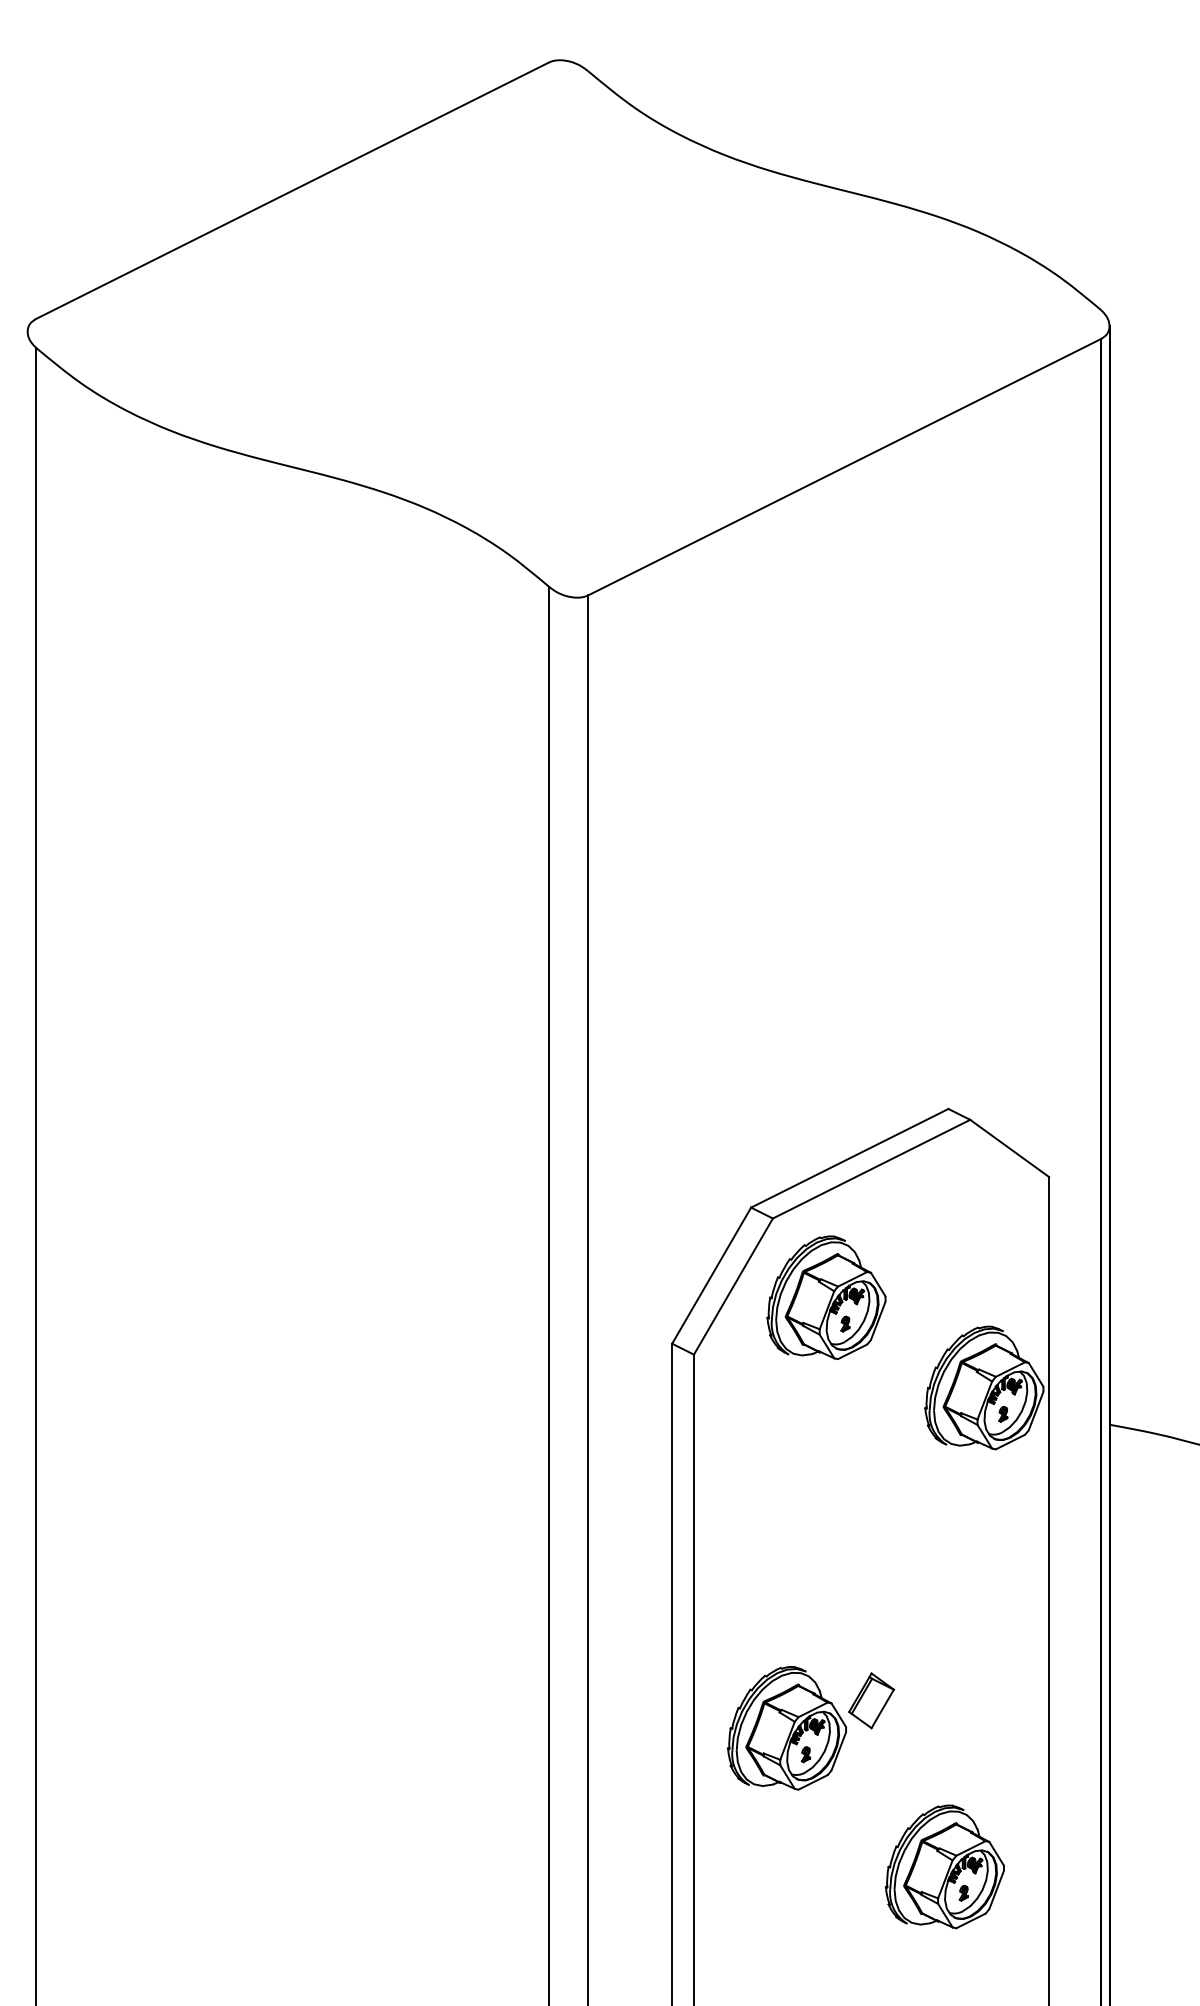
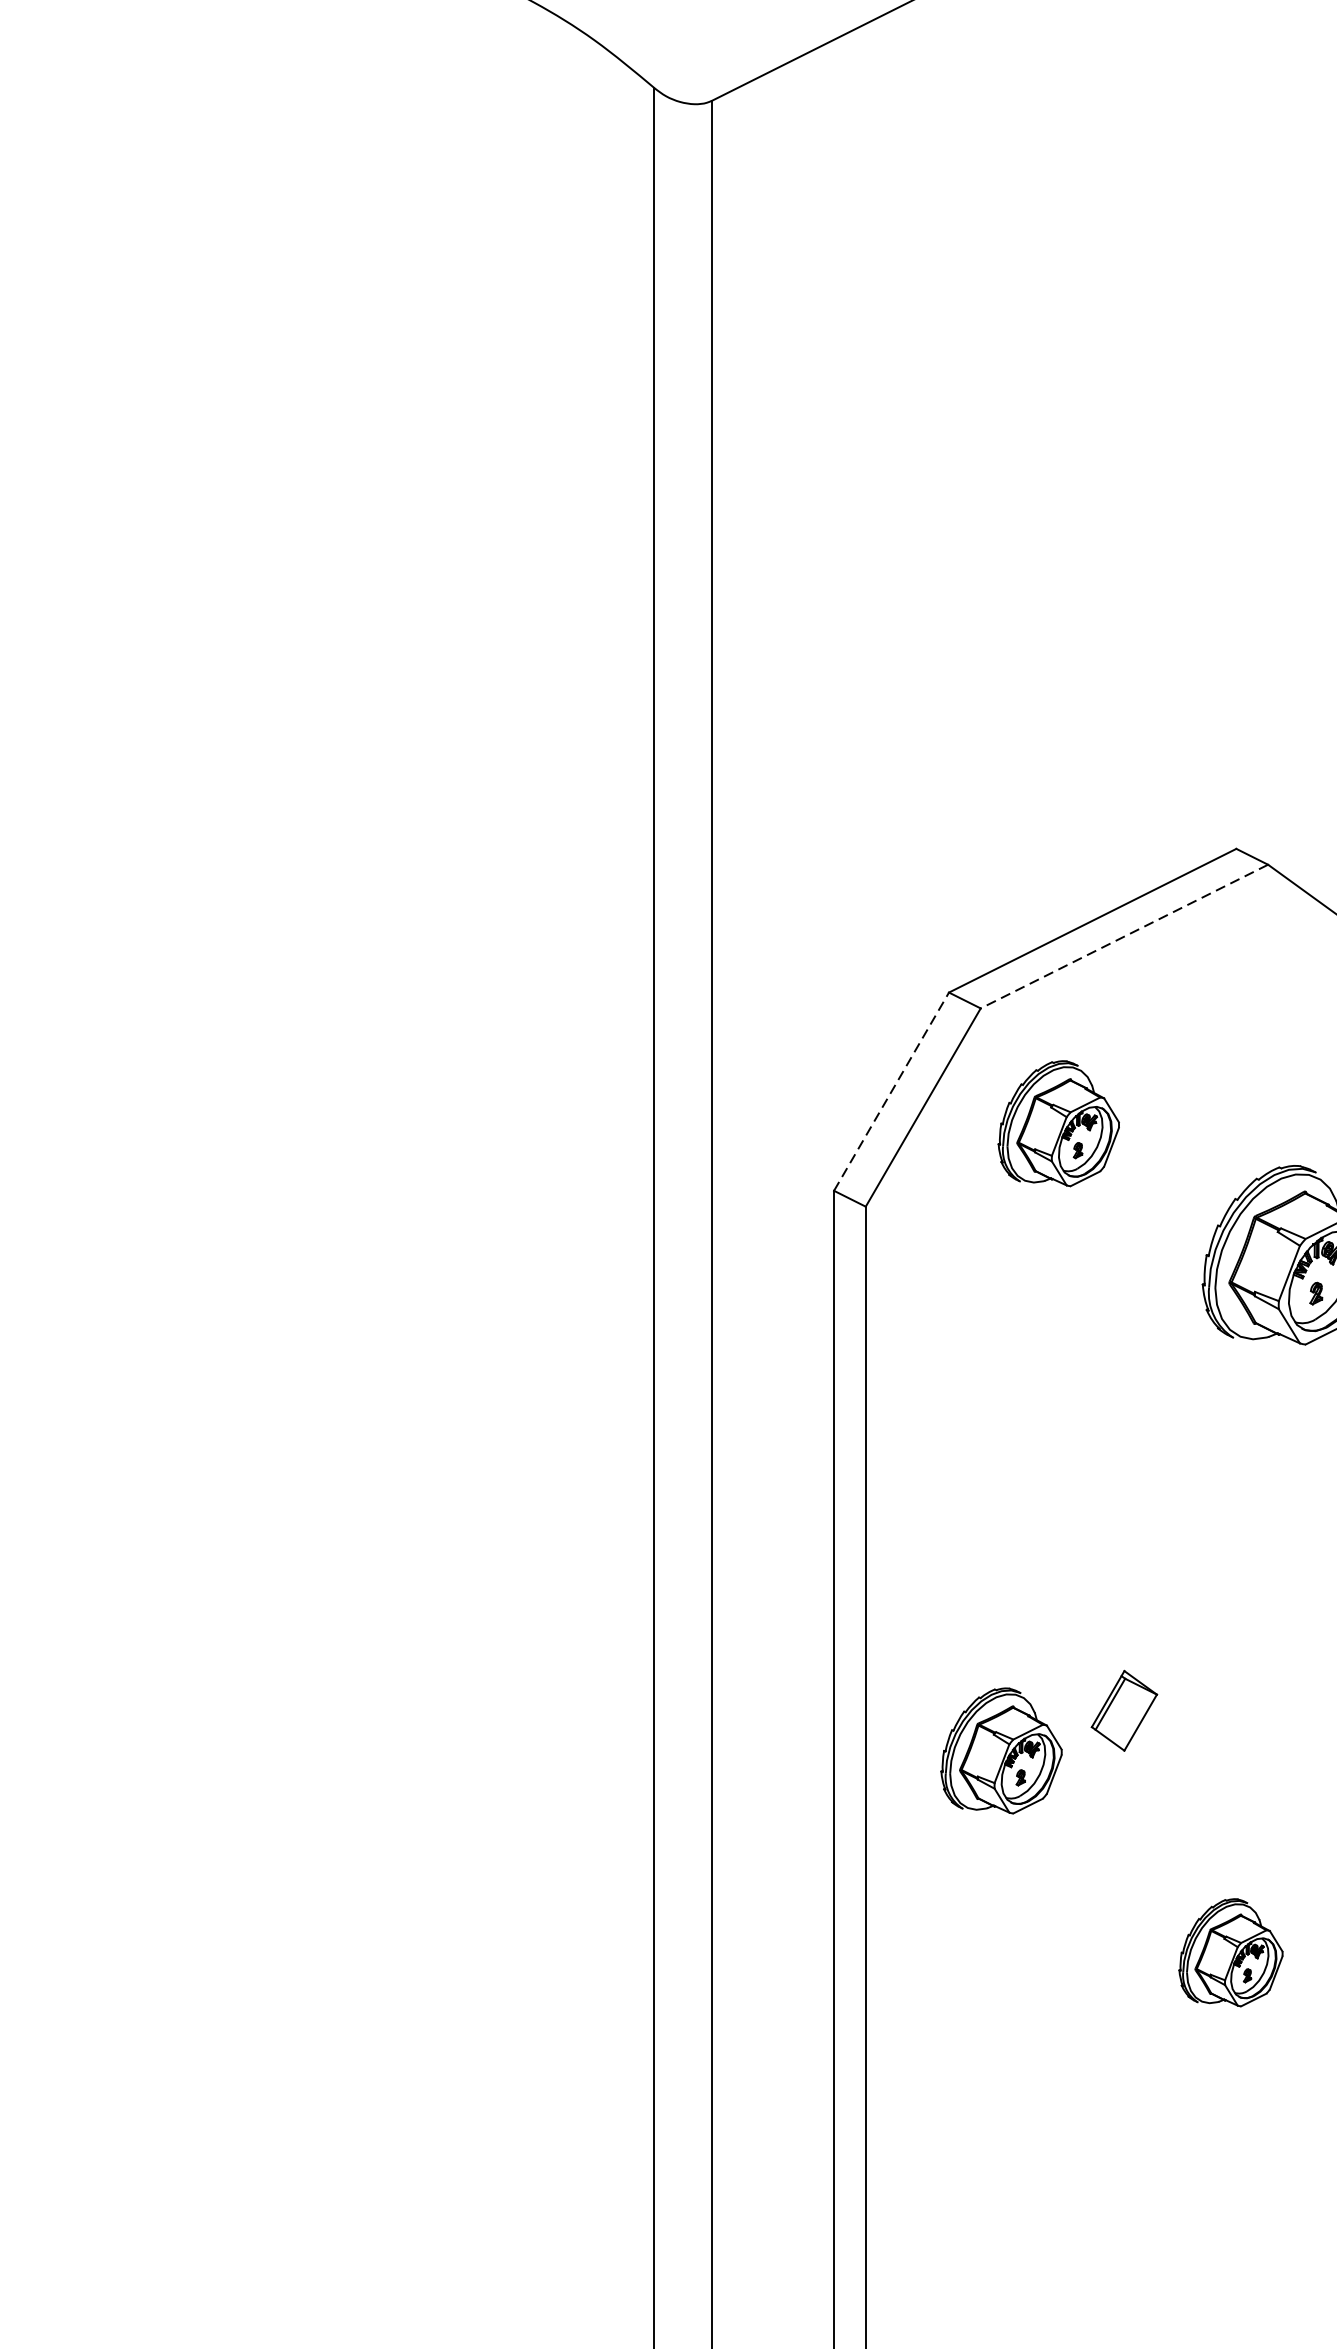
line: (871, 1169) -> (1124, 937), solid -> dashed
line: (711, 1275) -> (891, 1091), solid -> dashed
part: (826, 1297) -> (1058, 1123), size x0.7
part: (787, 1728) -> (1001, 1751), size x0.7
part: (944, 1866) -> (1230, 1952), size x0.6

